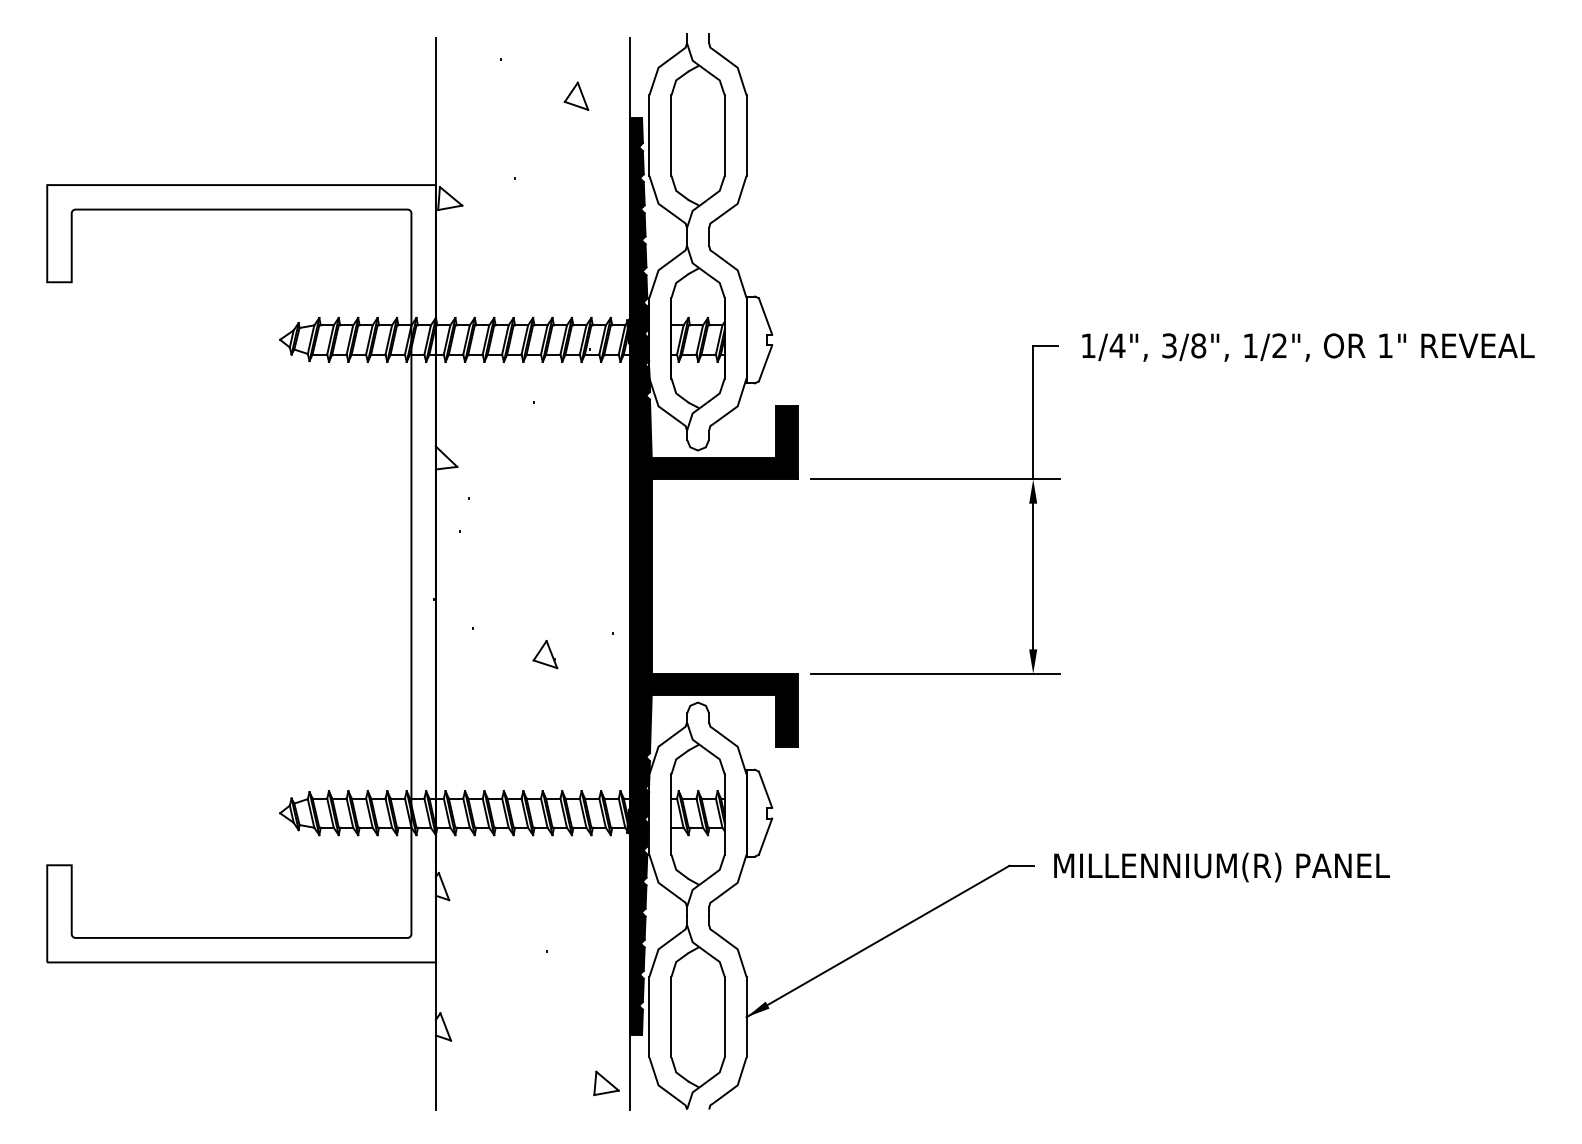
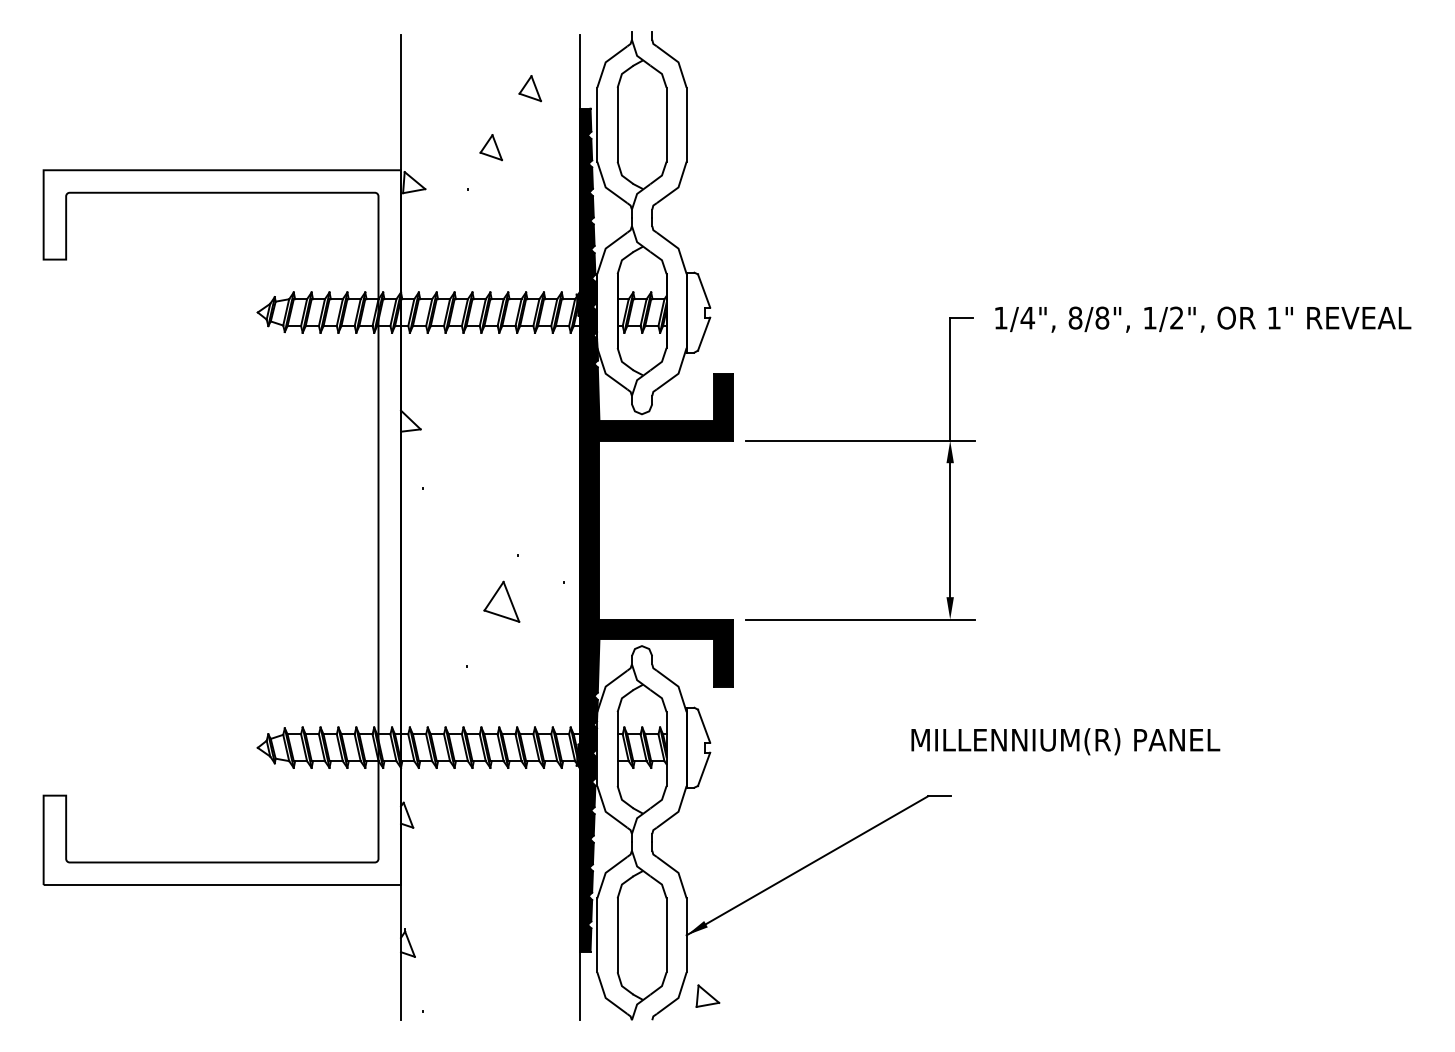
part: (533, 160) -> (490, 147), added
text: (1169, 345) -> (1075, 317), 3/8", -> 8/8",
part: (545, 654) -> (501, 601), size x1.6
text: (1221, 867) -> (1065, 741), moved
part: (606, 1082) -> (707, 995), moved

